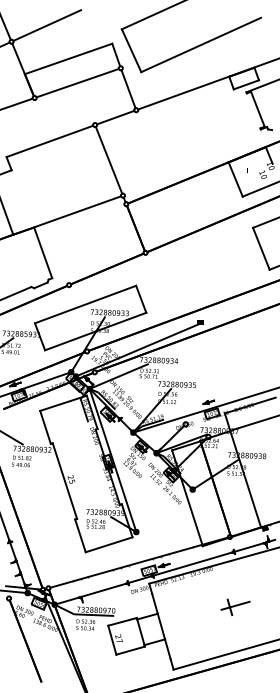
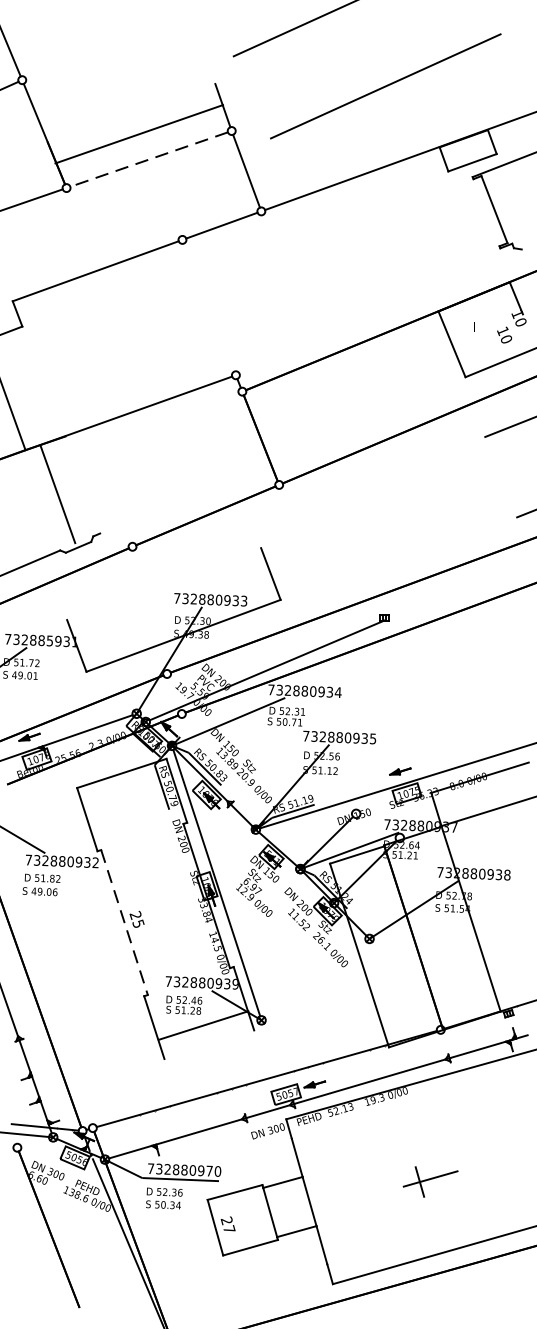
line: (47, 25) -> (91, 48), removed
line: (131, 50) -> (252, 96), removed
line: (68, 58) -> (139, 133), moved
line: (77, 83) -> (148, 160), solid -> dashed
line: (108, 160) -> (208, 307), removed
line: (261, 248) -> (501, 476), removed
line: (43, 252) -> (58, 493), moved
line: (85, 304) -> (163, 583), removed
line: (64, 481) -> (123, 923), solid -> dashed
line: (108, 544) -> (202, 1024), moved
part: (235, 606) -> (430, 1180), moved

